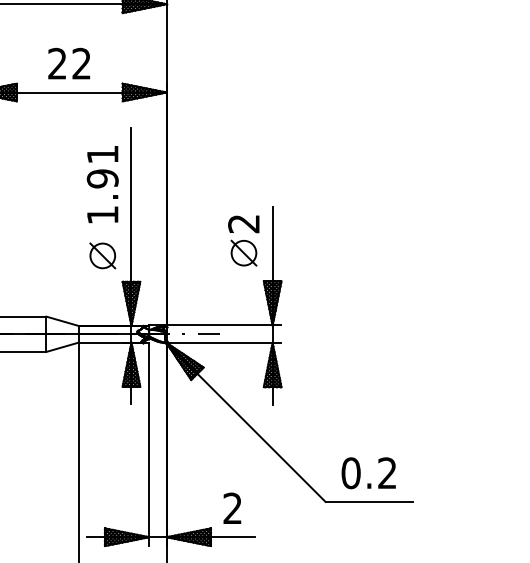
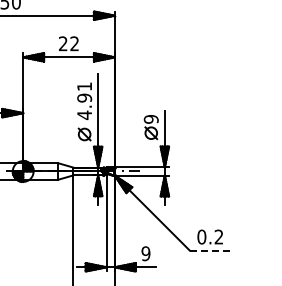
text: (102, 215) -> (84, 115), 1.91 -> 4.91
text: (244, 224) -> (151, 119), 2 -> 9
line: (369, 501) -> (210, 250), solid -> dashed
text: (231, 508) -> (145, 253), 2 -> 9

